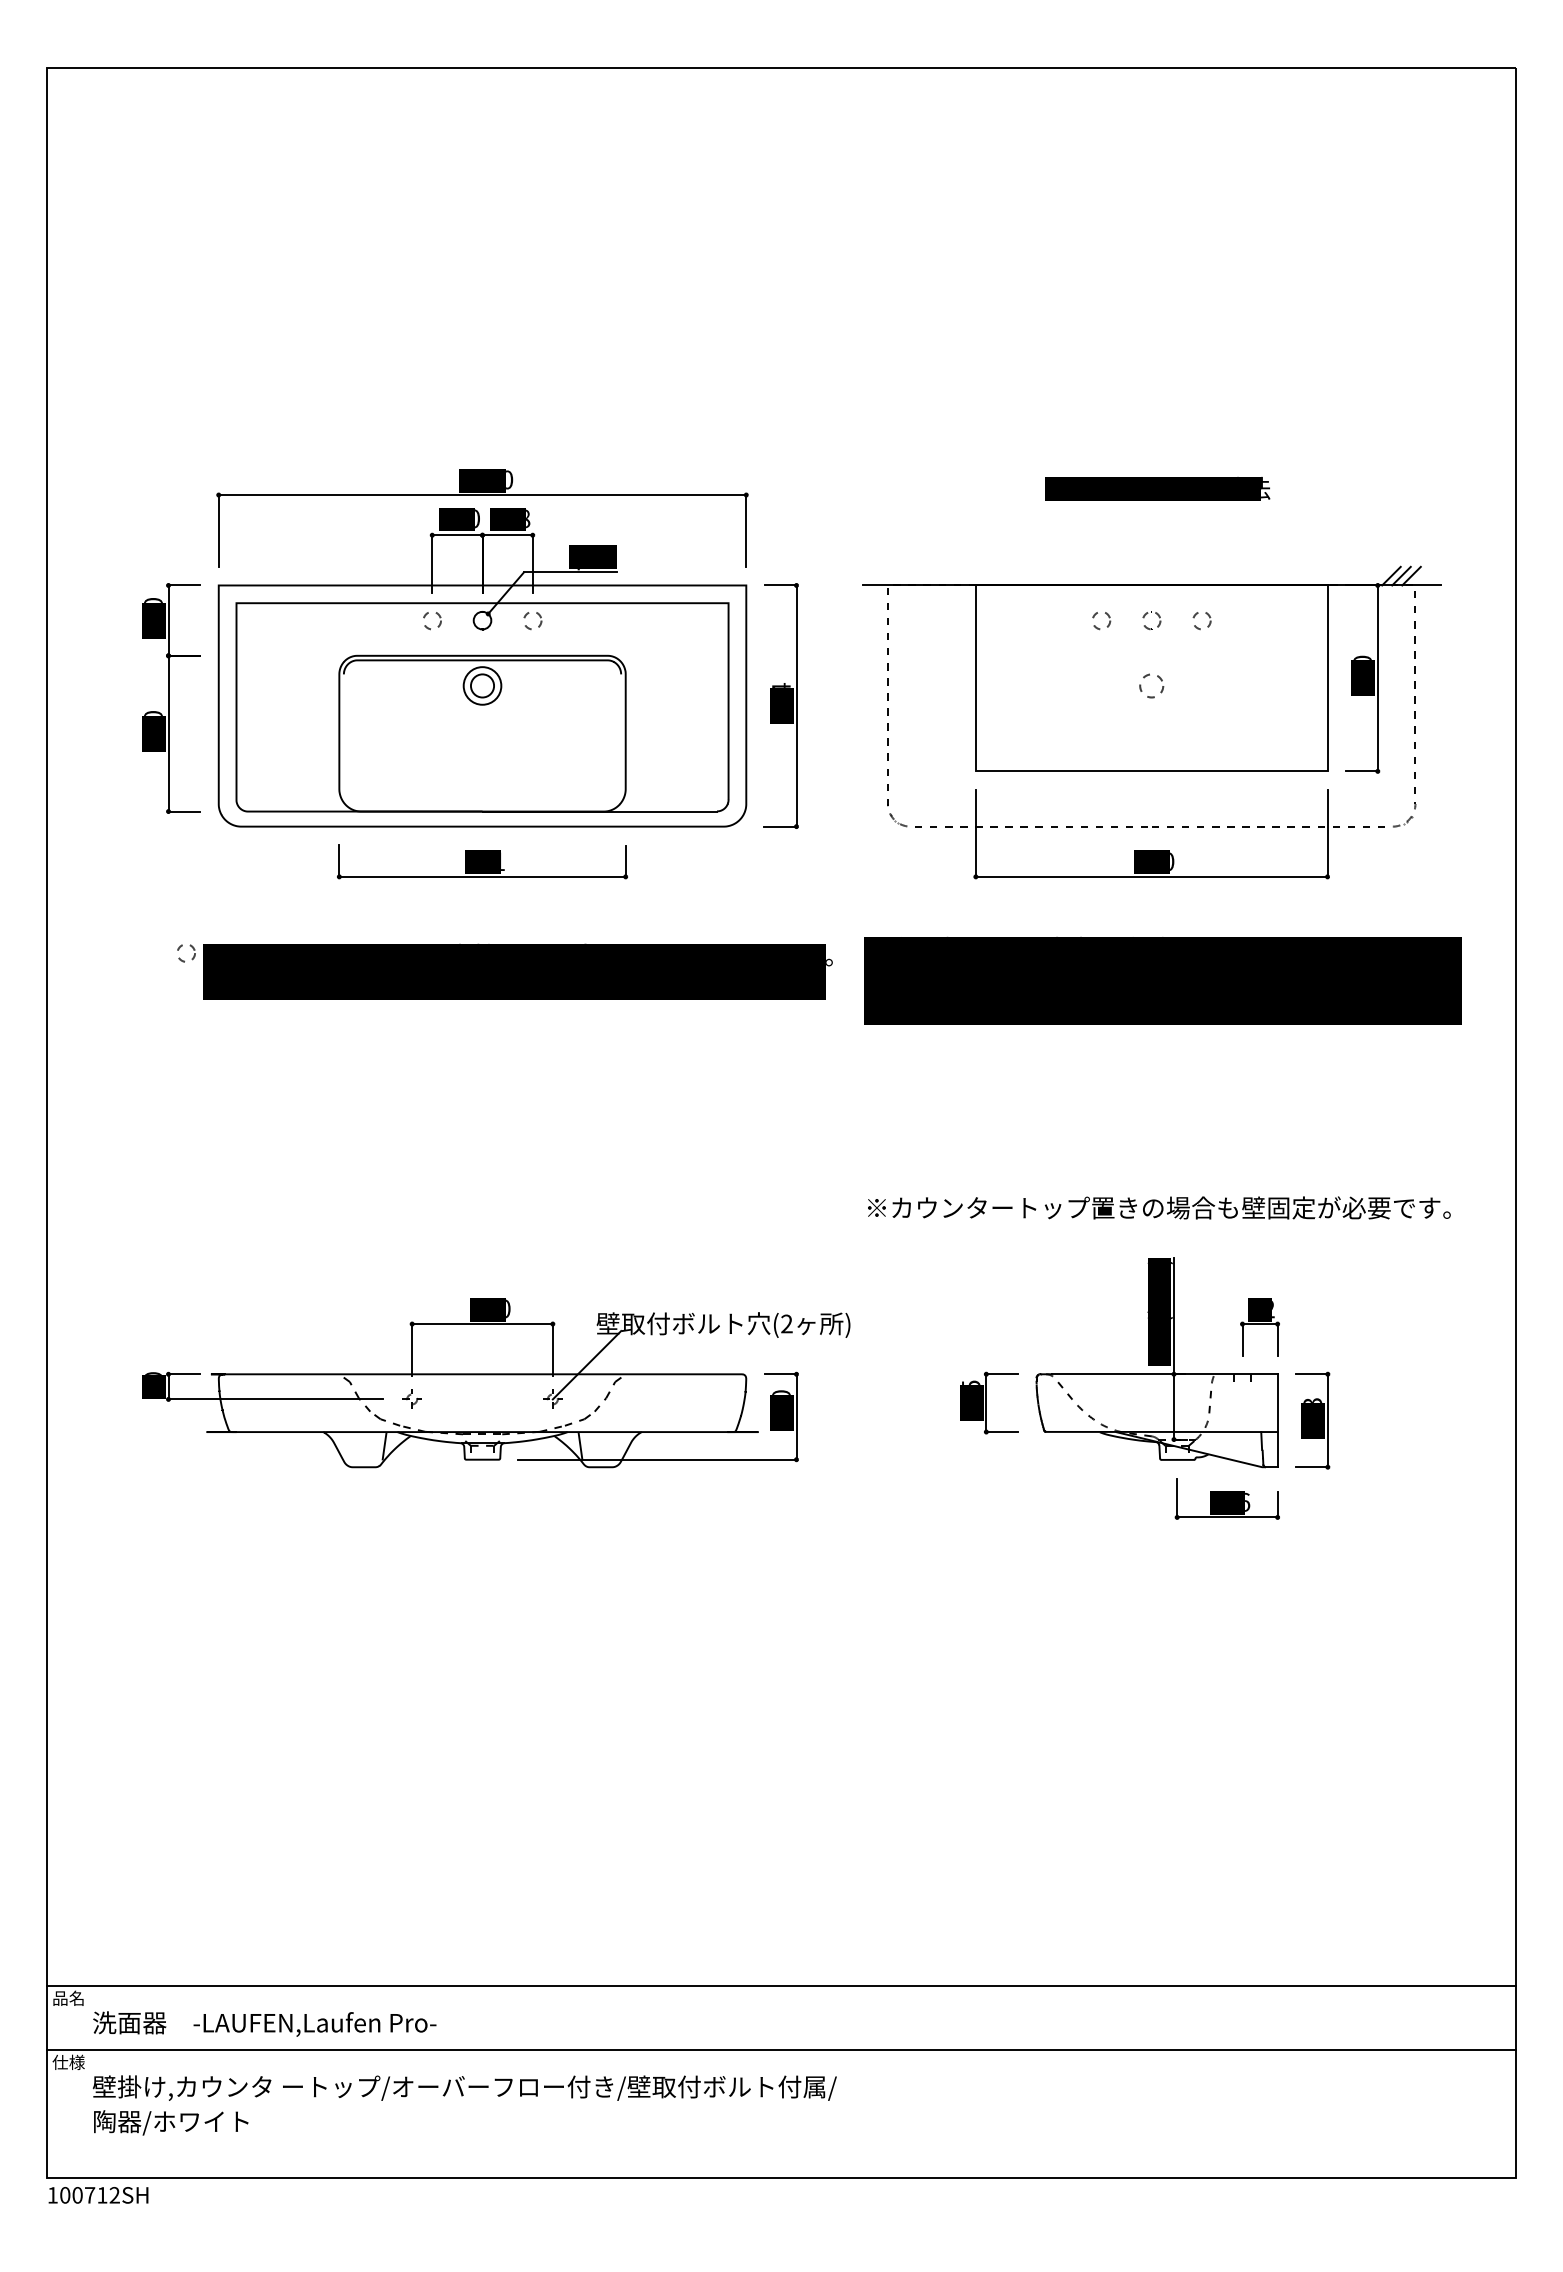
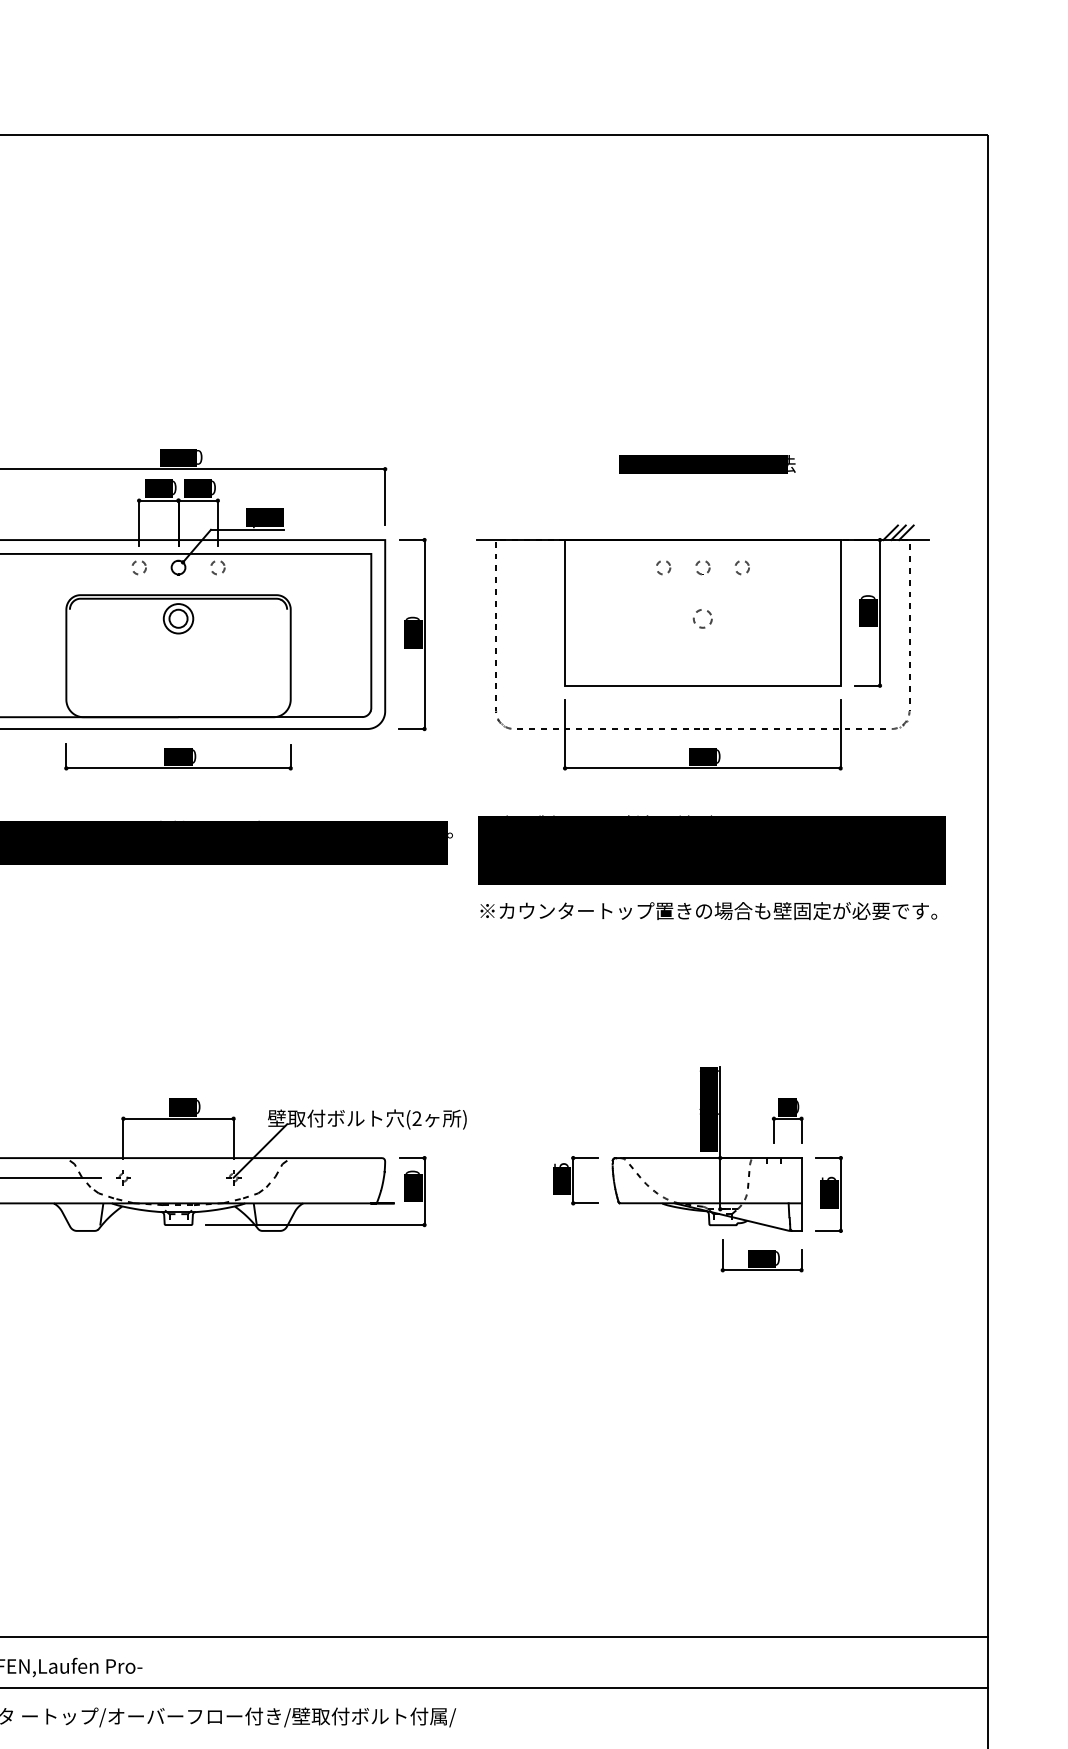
text: (528, 519) -> (214, 488), 108 -> 100
text: (781, 685) -> (412, 618), 484 -> 480
text: (503, 861) -> (194, 756), 791 -> 570
text: (1159, 1207) -> (708, 910), moved
text: (1273, 1309) -> (798, 1107), 72 -> 70
text: (1312, 1400) -> (828, 1178), 203 -> 185
text: (1247, 1502) -> (777, 1258), 286 -> 200

